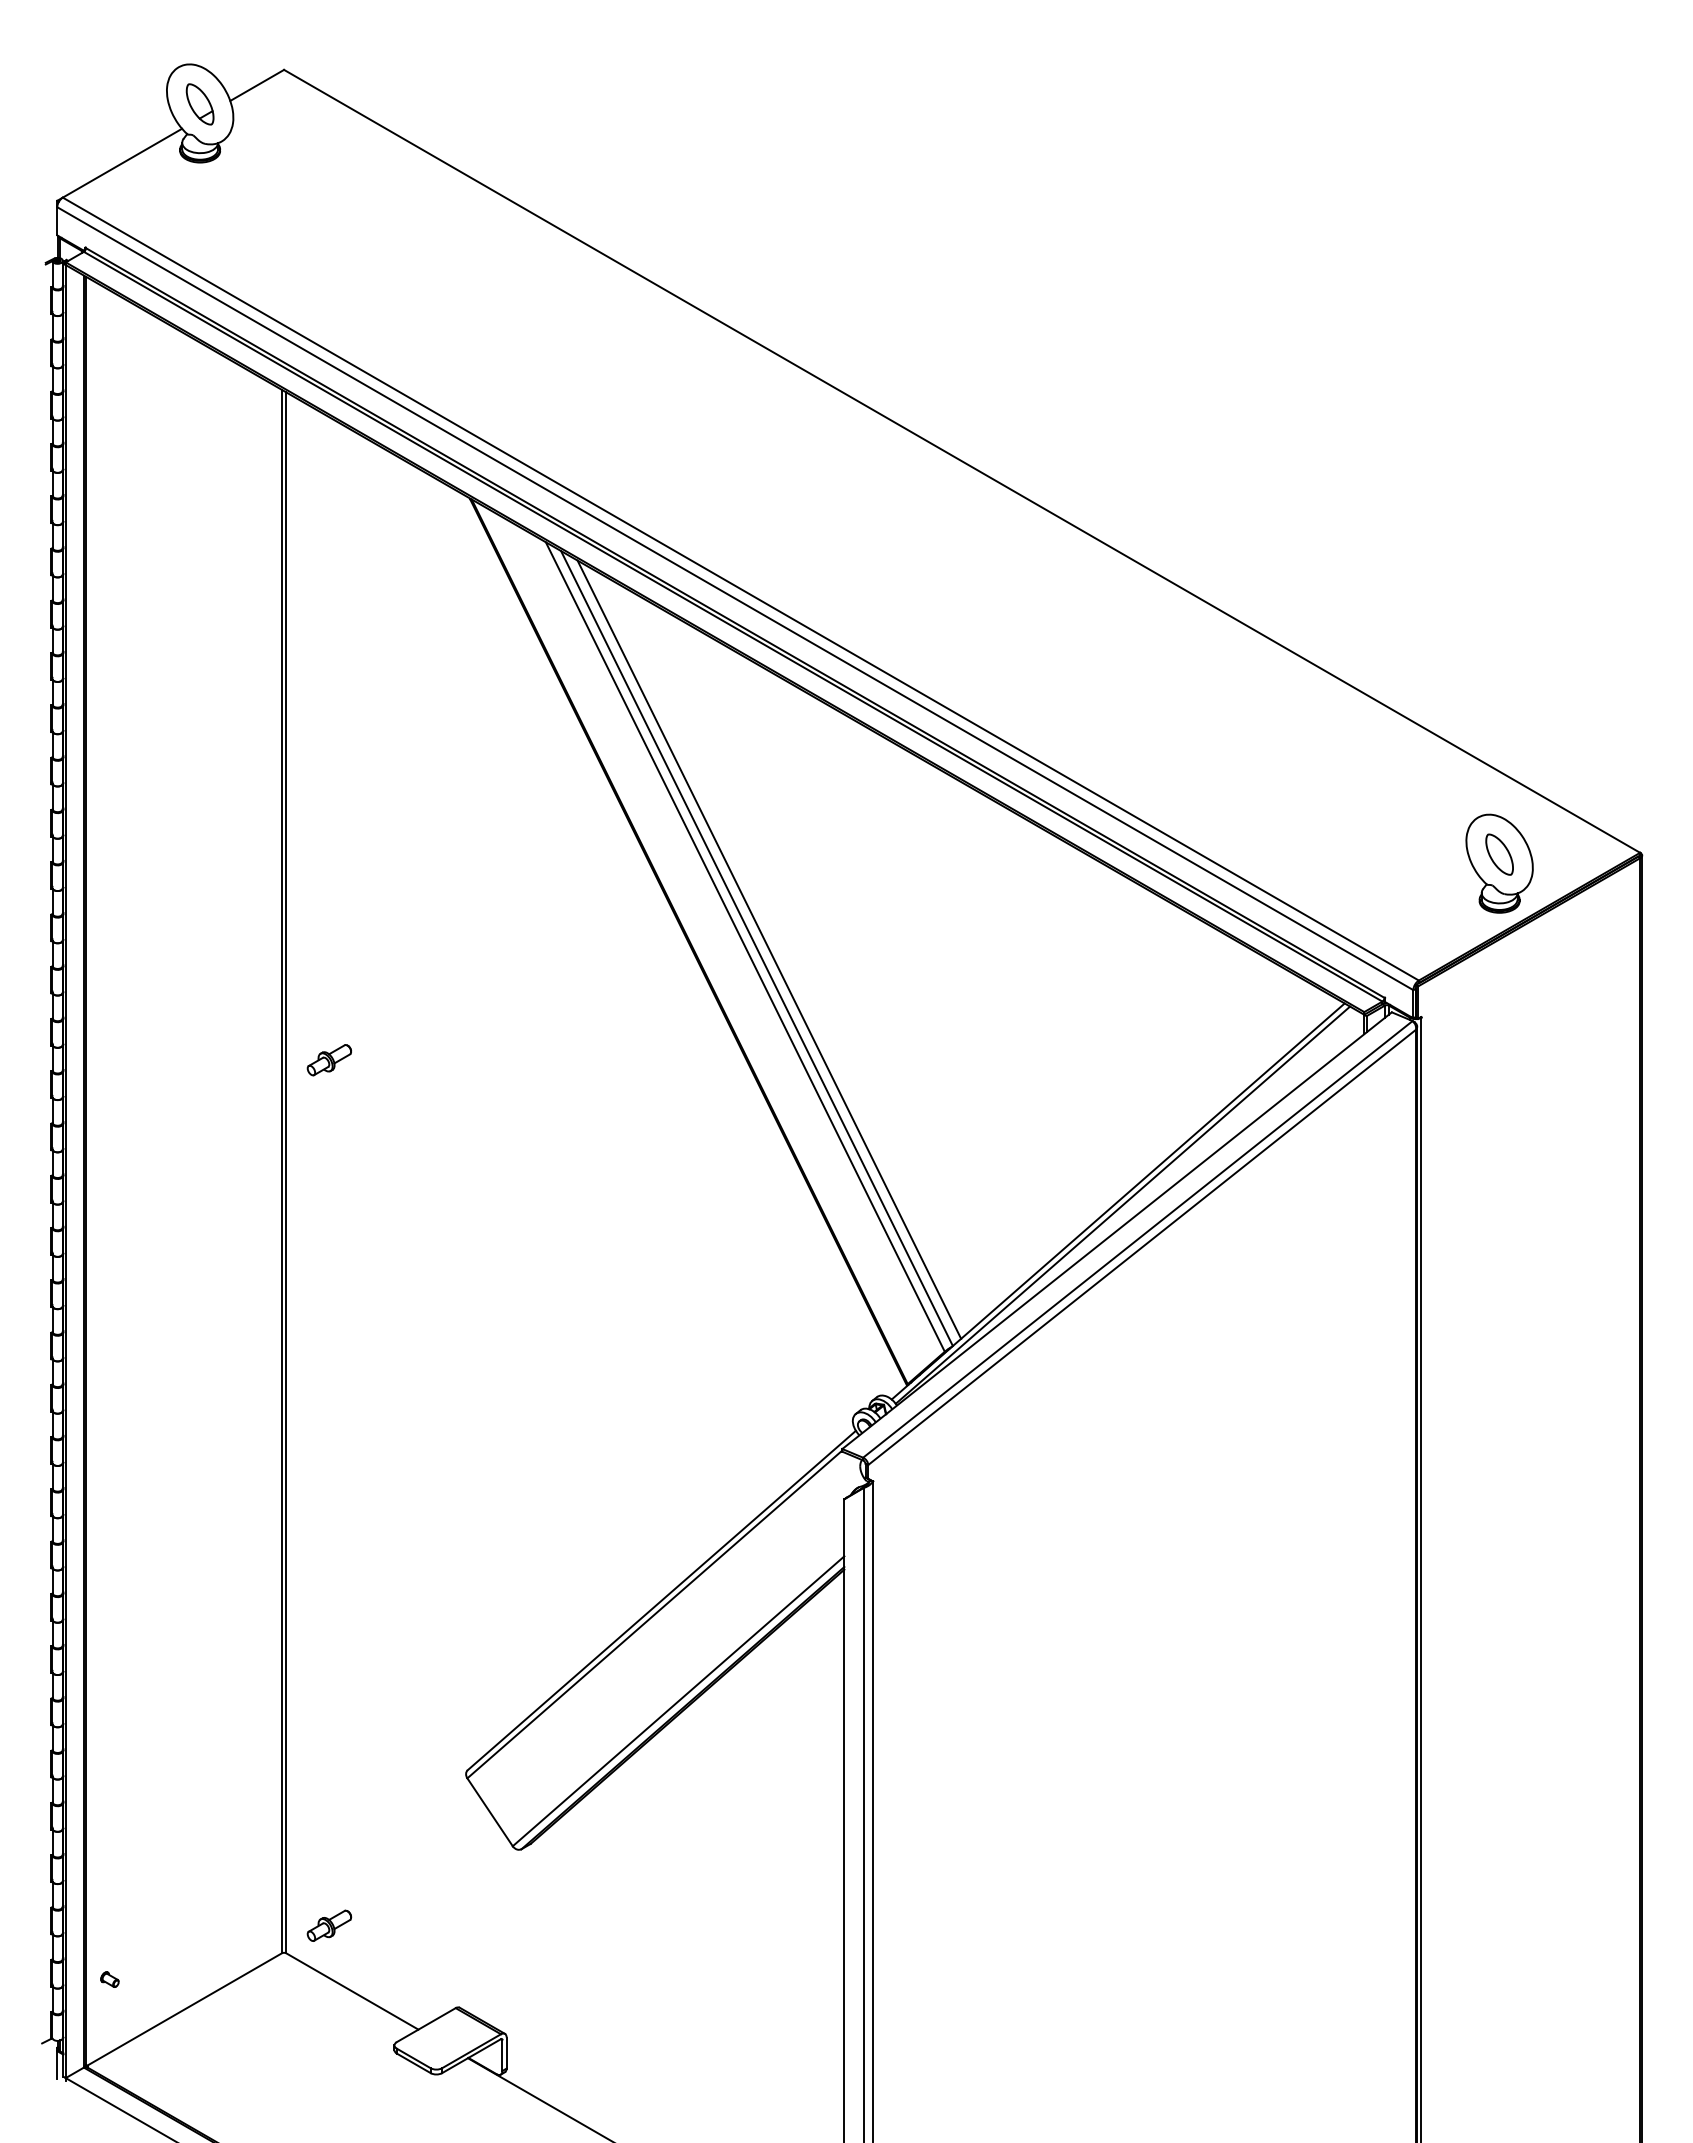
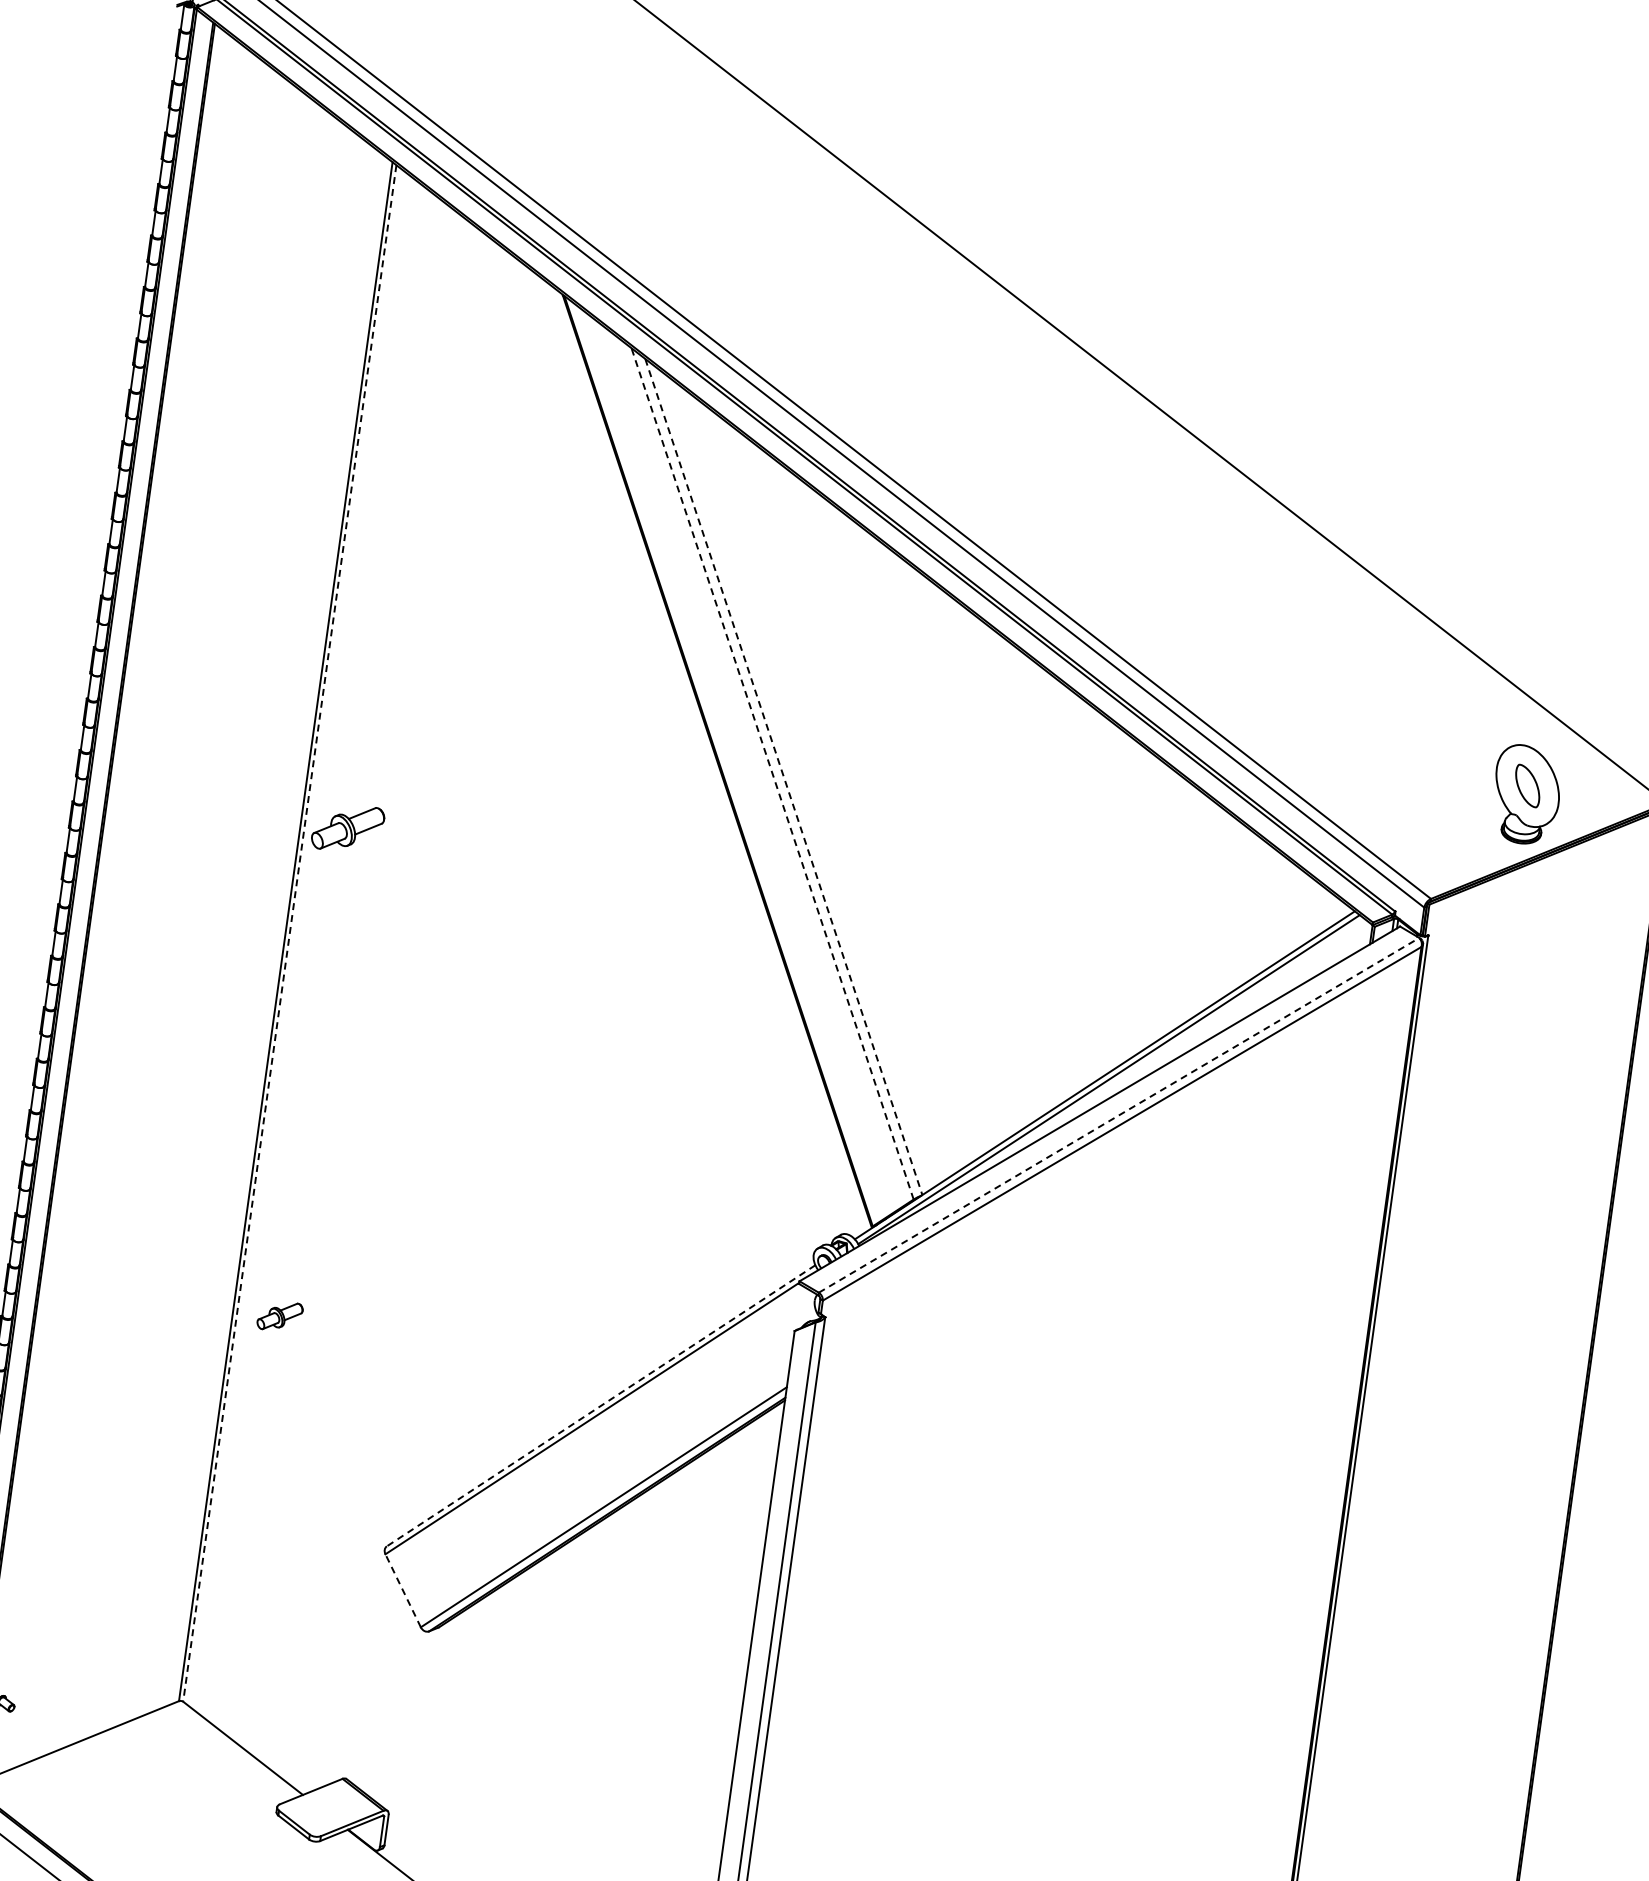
line: (745, 946) -> (772, 773), solid -> dashed
line: (757, 948) -> (784, 777), solid -> dashed
line: (769, 949) -> (796, 779), removed
part: (328, 1060) -> (346, 828), size x1.6
line: (286, 1173) -> (290, 934), solid -> dashed
line: (1137, 1239) -> (1118, 1115), solid -> dashed
line: (661, 1600) -> (600, 1405), solid -> dashed
line: (490, 1812) -> (403, 1591), solid -> dashed
part: (329, 1925) -> (280, 1316), moved

